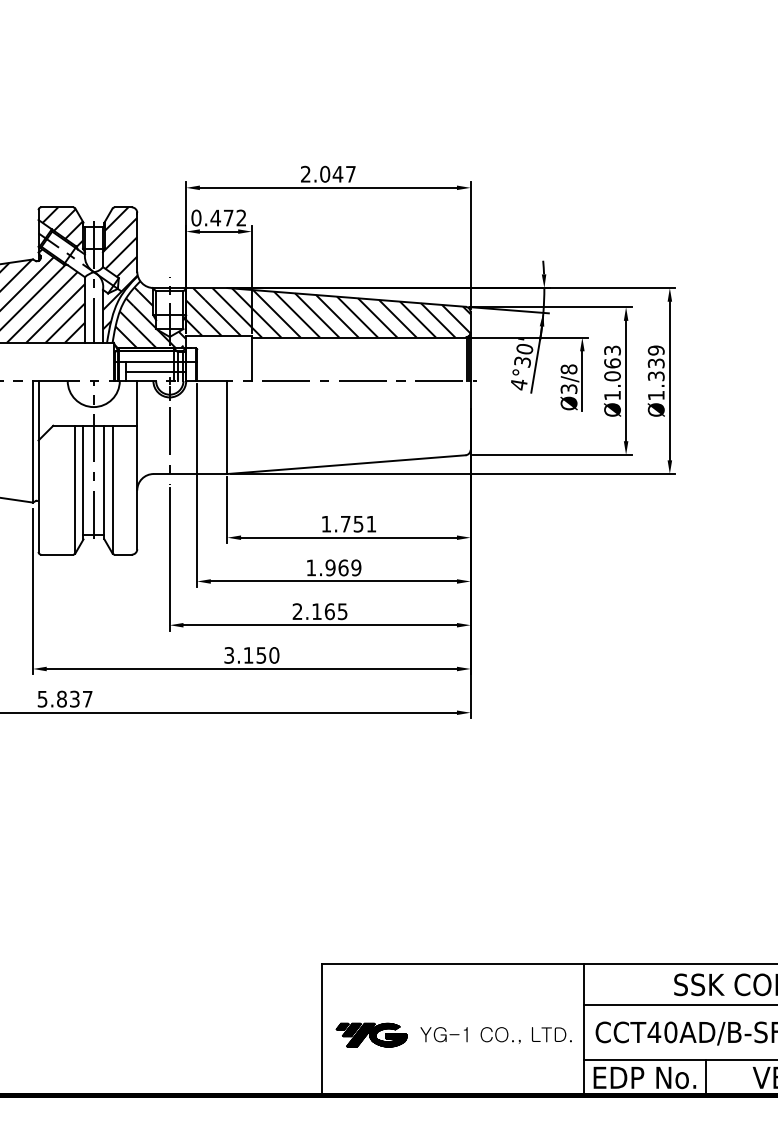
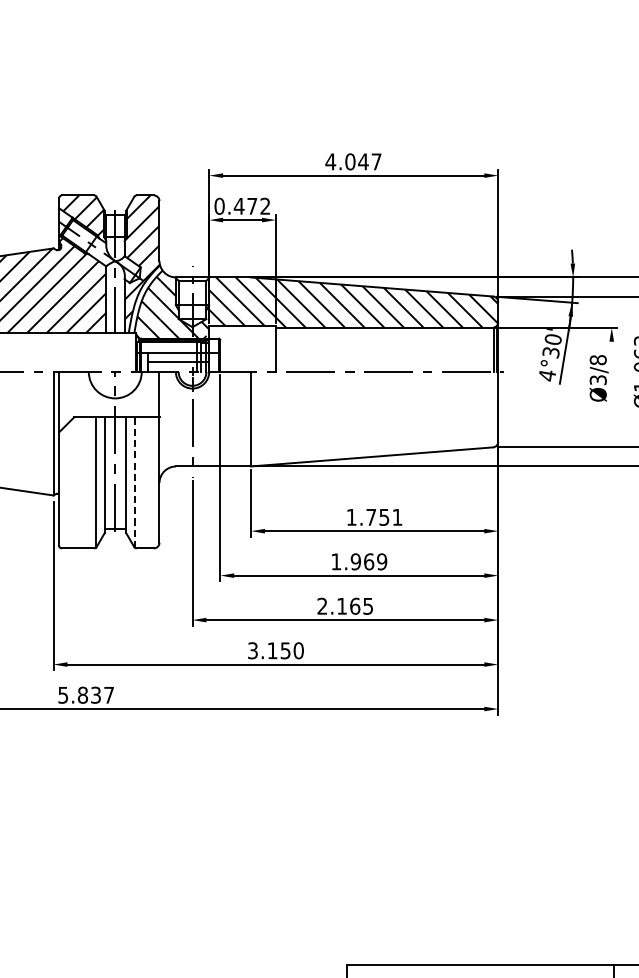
text: (305, 173) -> (330, 161), 2.047 -> 4.047
line: (582, 380) -> (611, 371), removed
line: (113, 489) -> (135, 482), solid -> dashed

